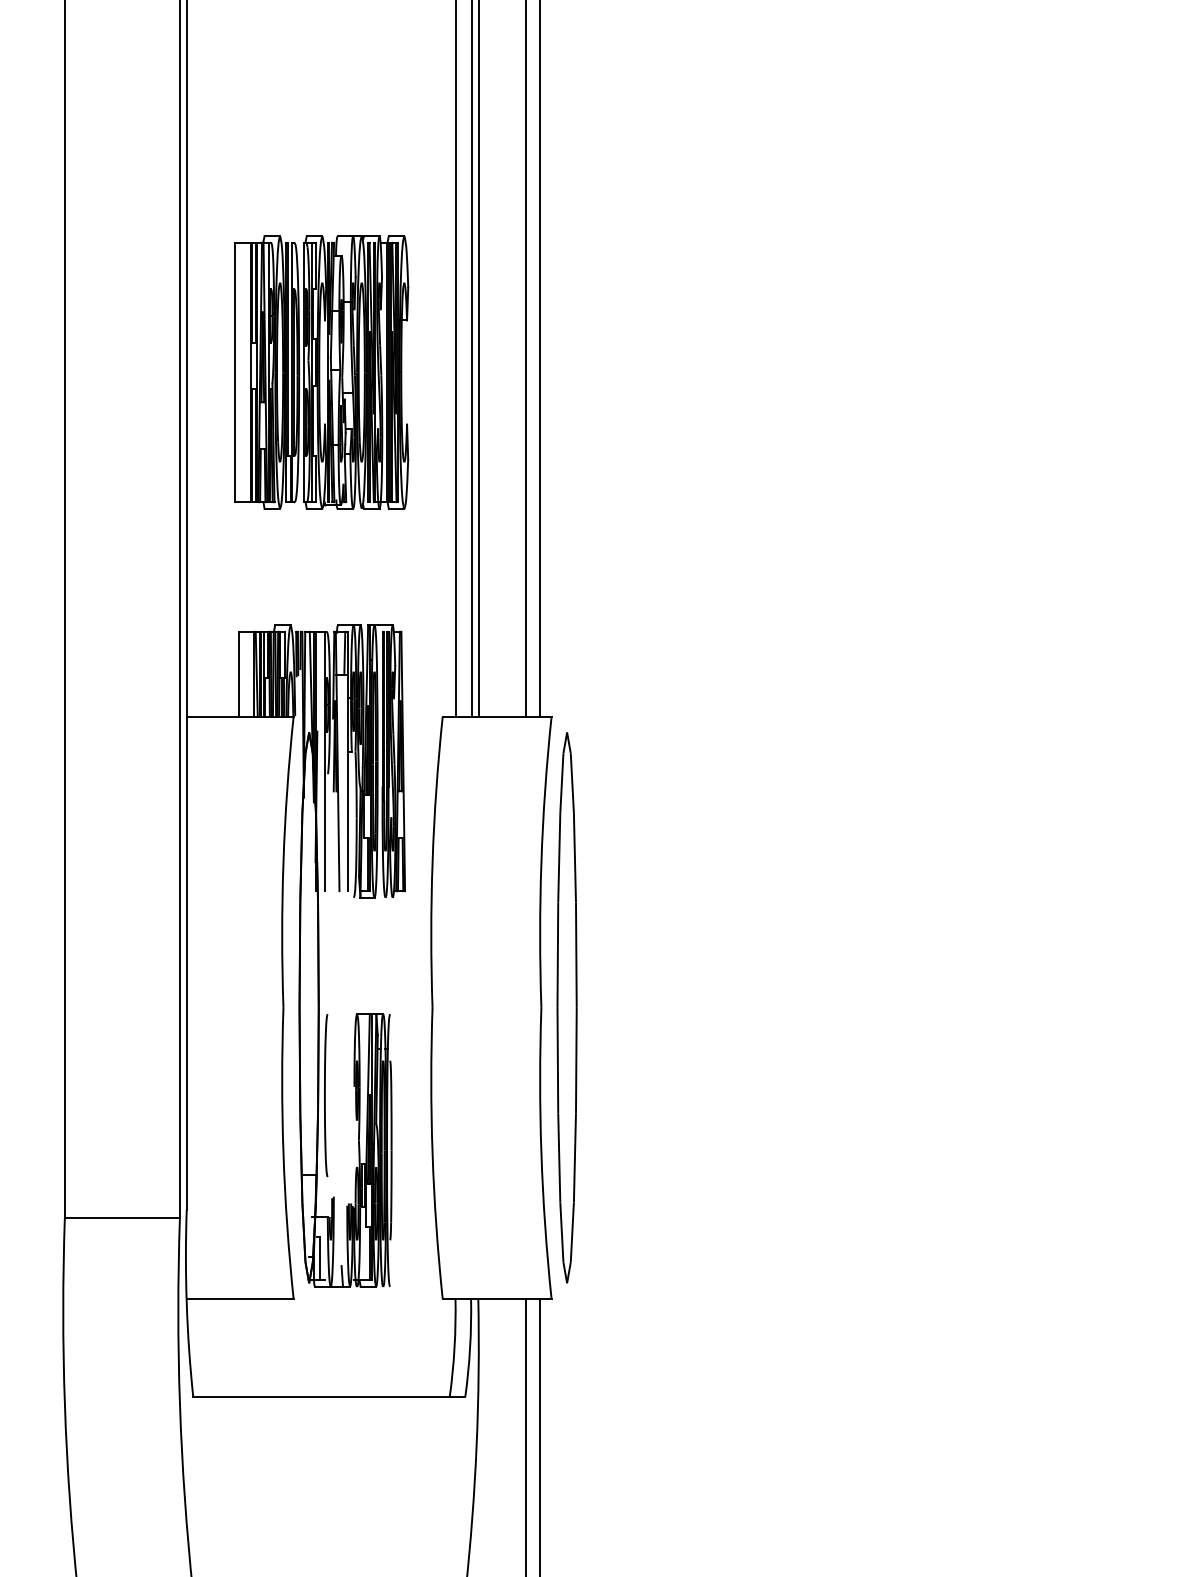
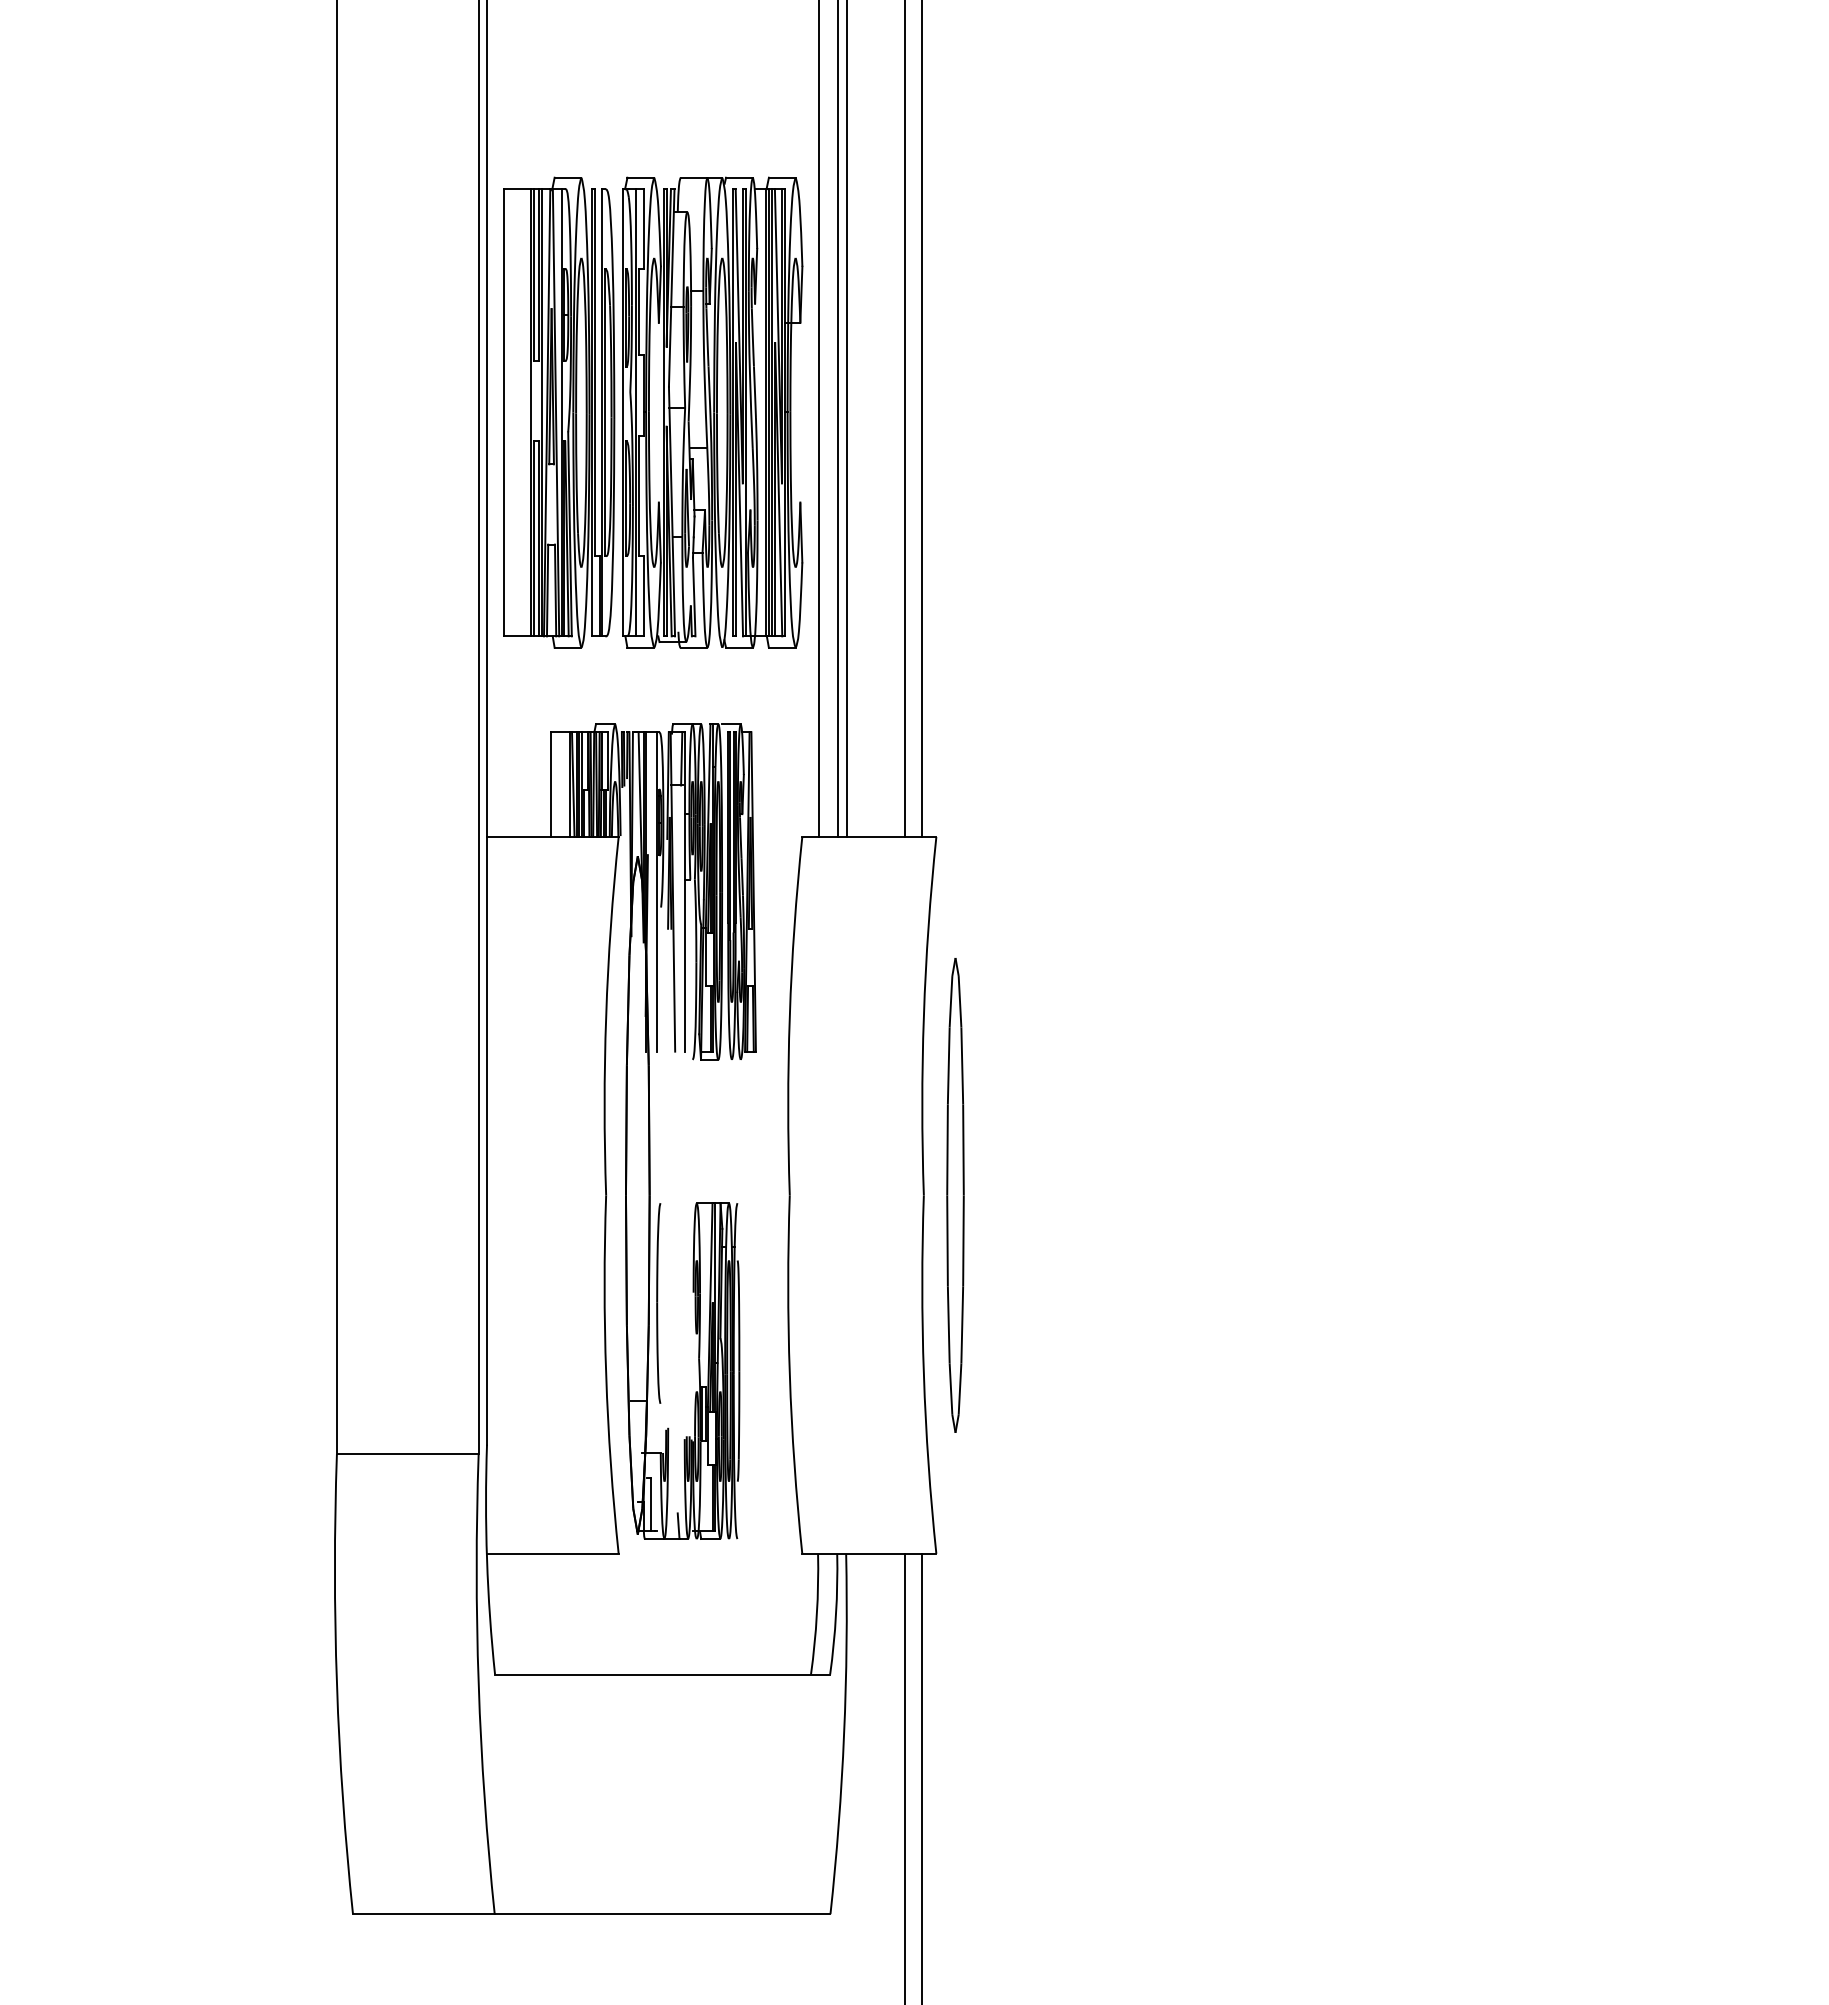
part: (321, 372) -> (653, 412), size x1.4
part: (567, 1007) -> (955, 1195), size x0.7

